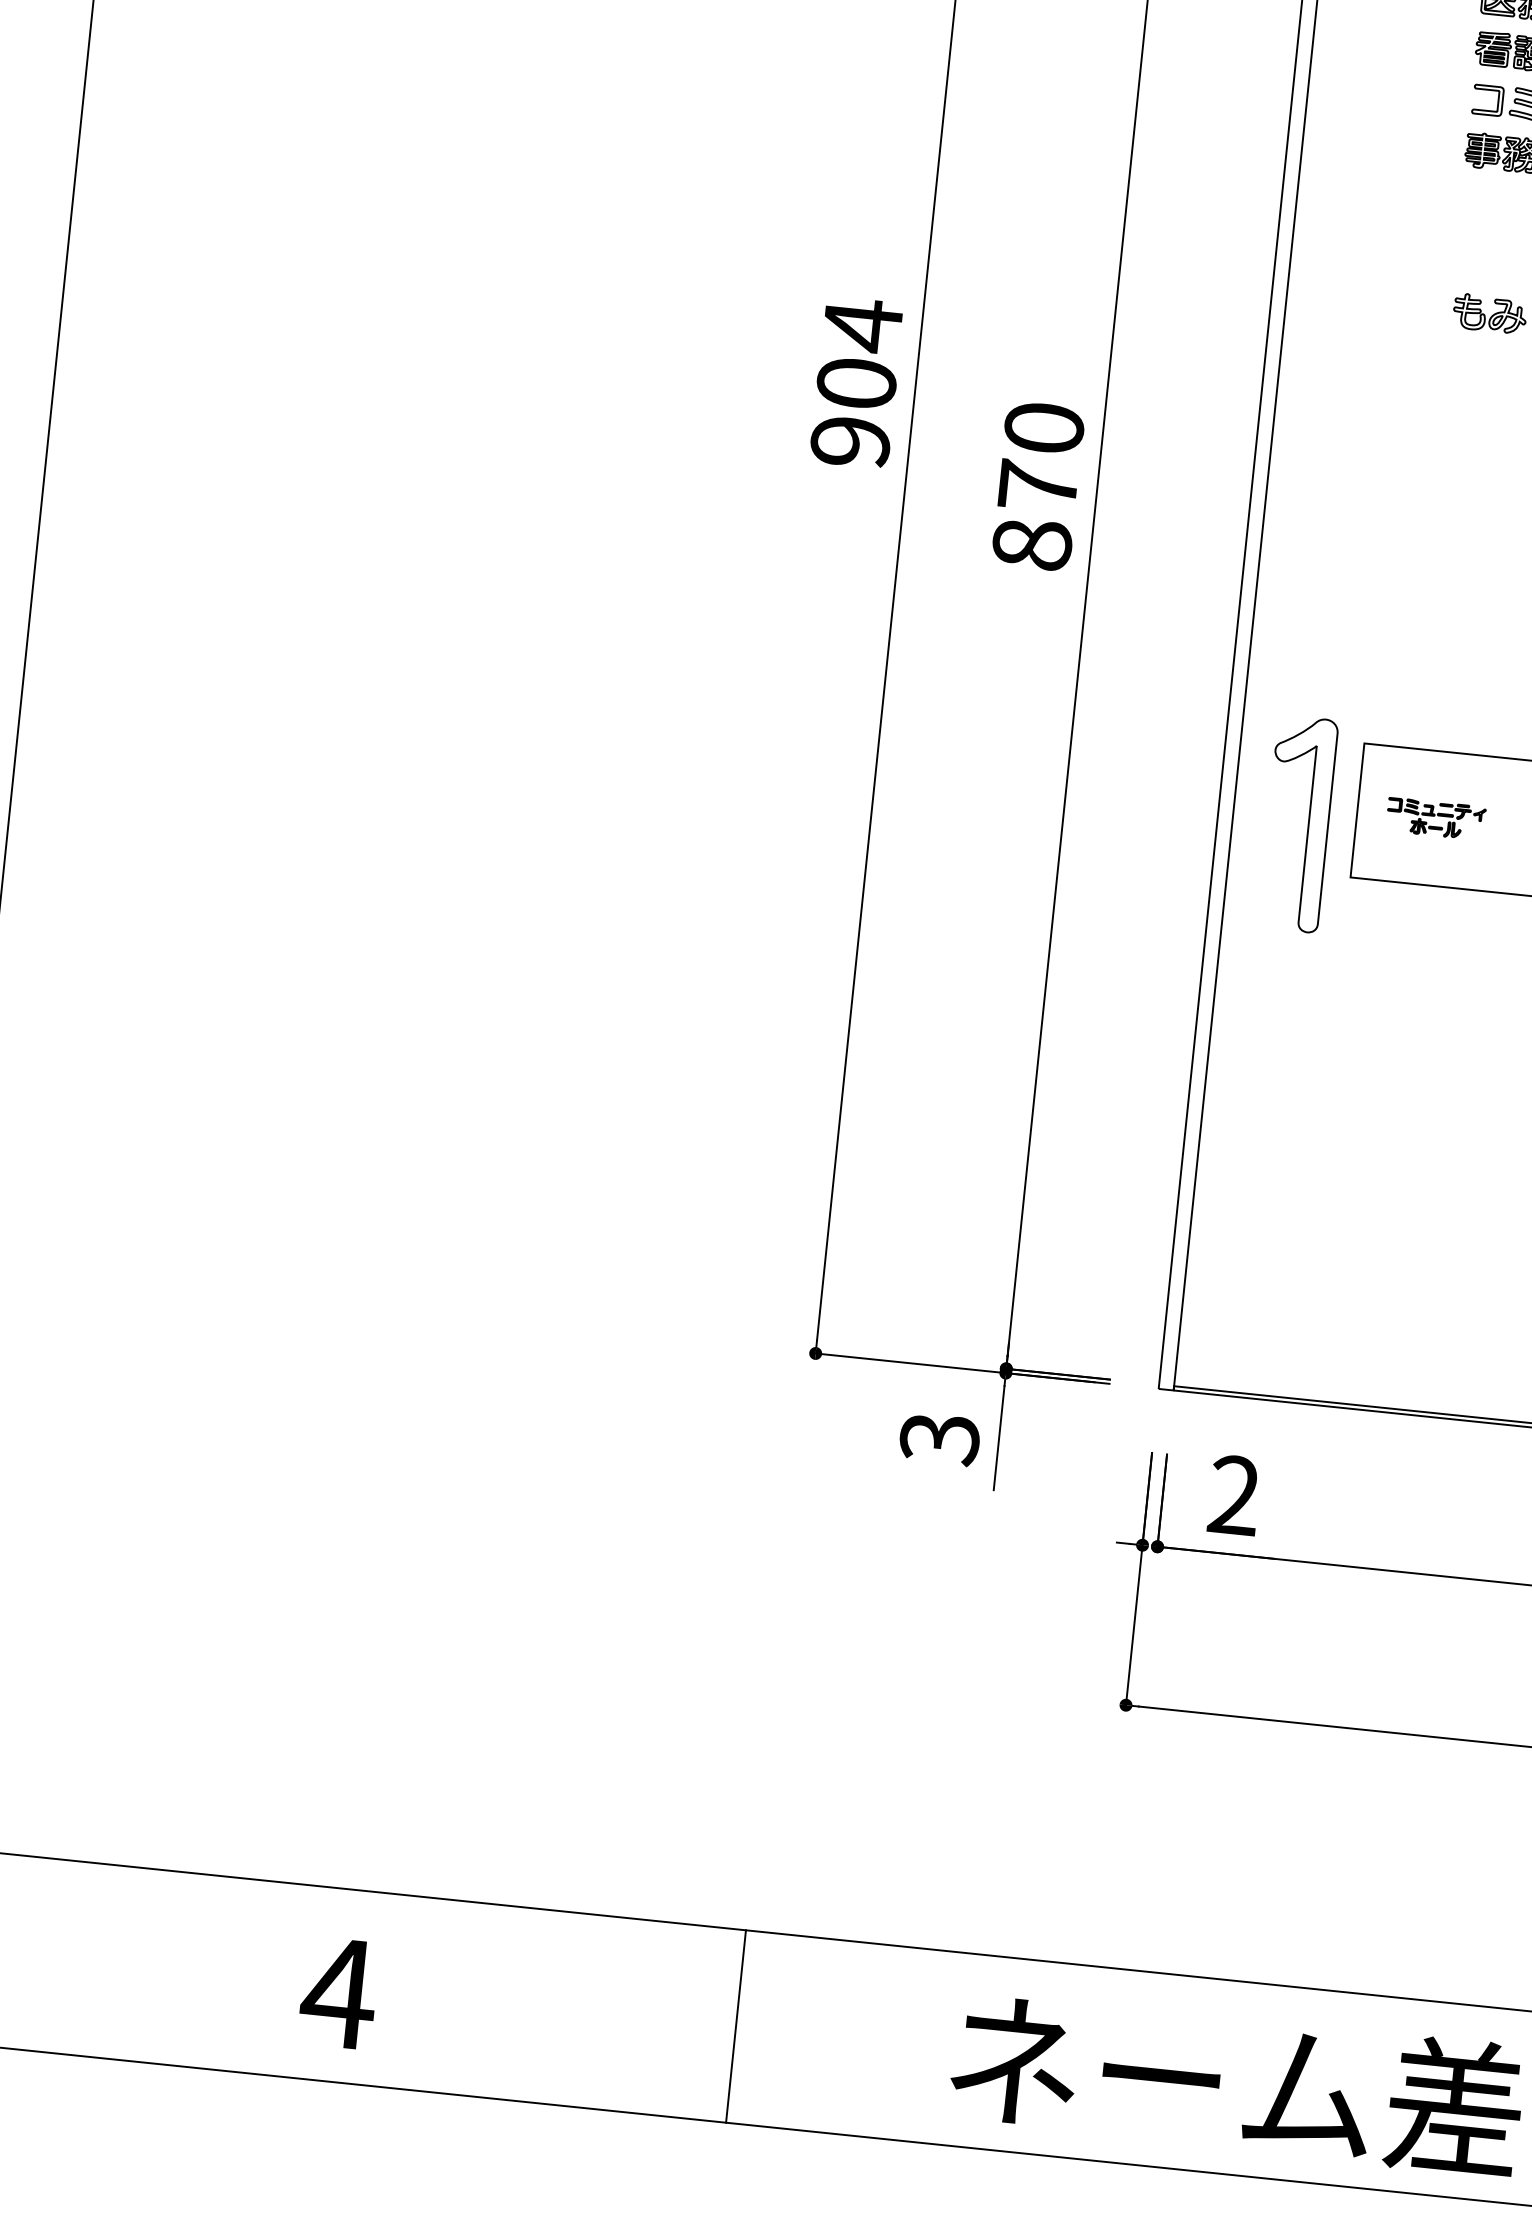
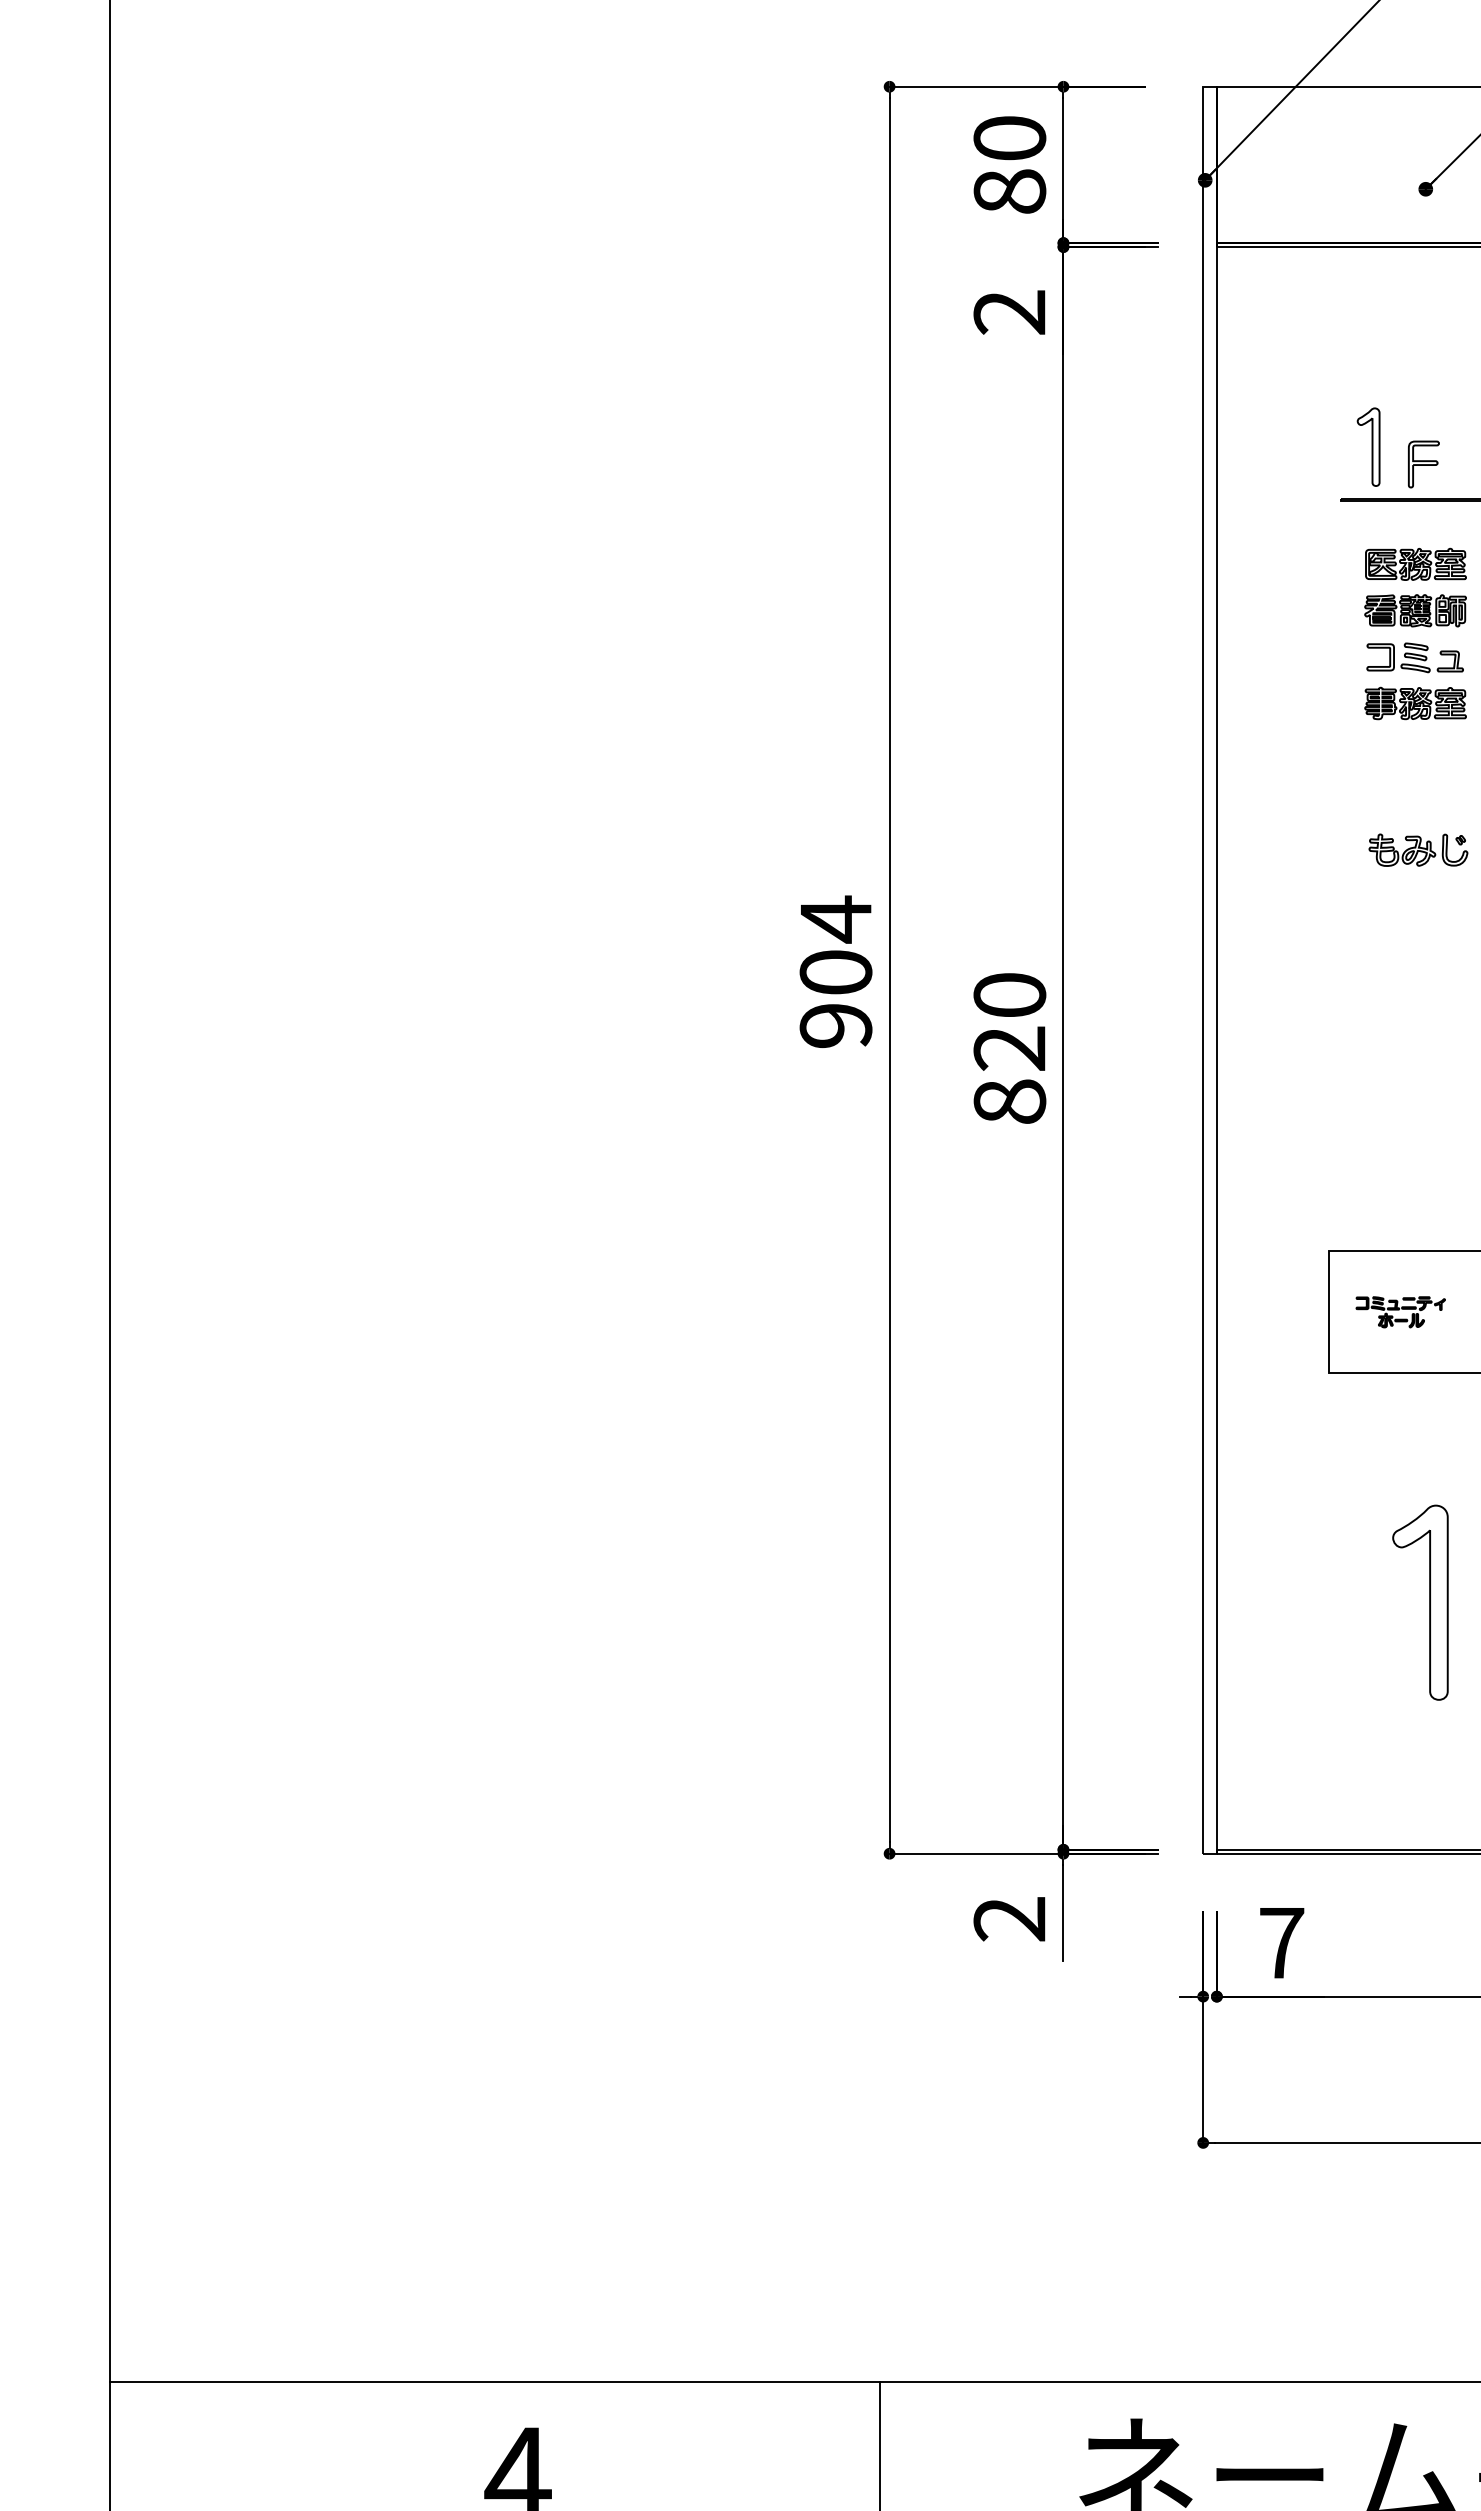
text: (1037, 486) -> (1009, 1048), 870 -> 820
part: (1307, 824) -> (1429, 1602), moved
text: (939, 1438) -> (1009, 1919), 3 -> 2
text: (1234, 1494) -> (1281, 1942), 2 -> 7

